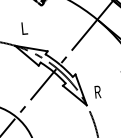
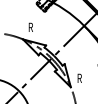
text: (23, 27) -> (30, 26), L -> R

